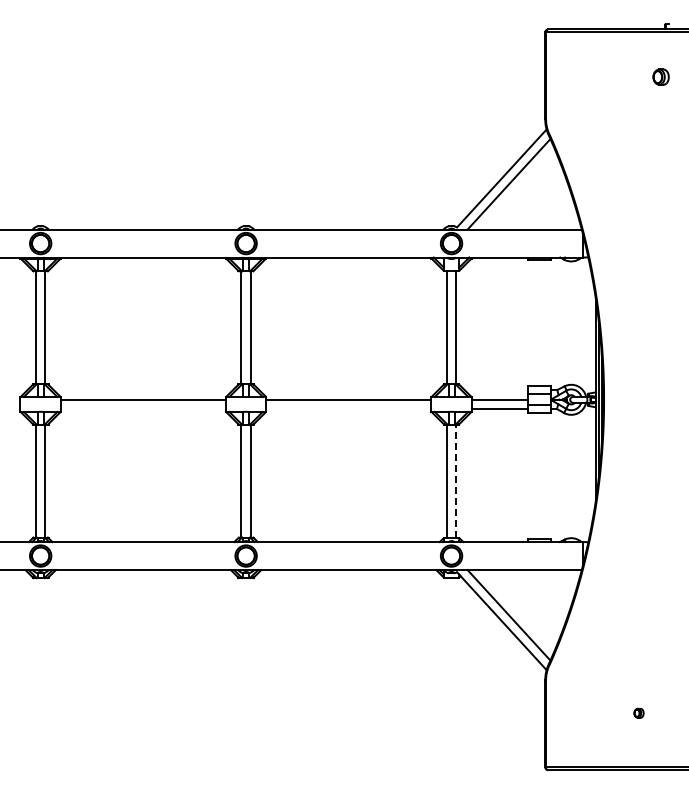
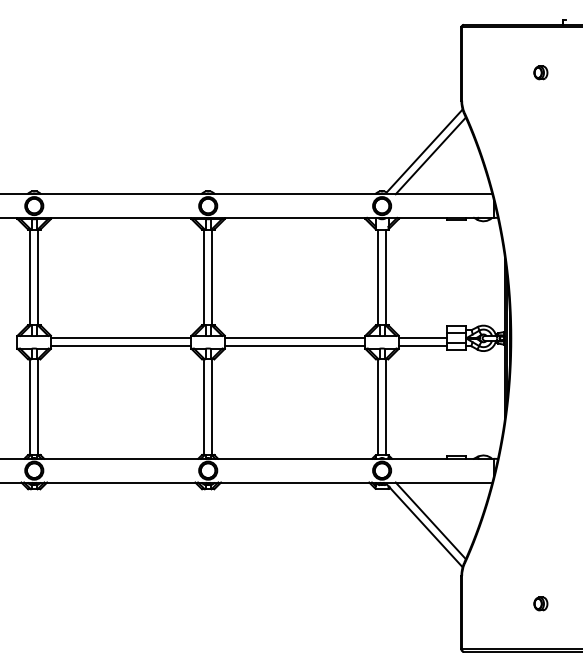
part: (660, 76) -> (540, 72), moved
line: (142, 409) -> (120, 346), added
line: (348, 409) -> (294, 346), added
line: (456, 480) -> (386, 406), dashed -> solid
part: (638, 712) -> (540, 603), size x1.67

